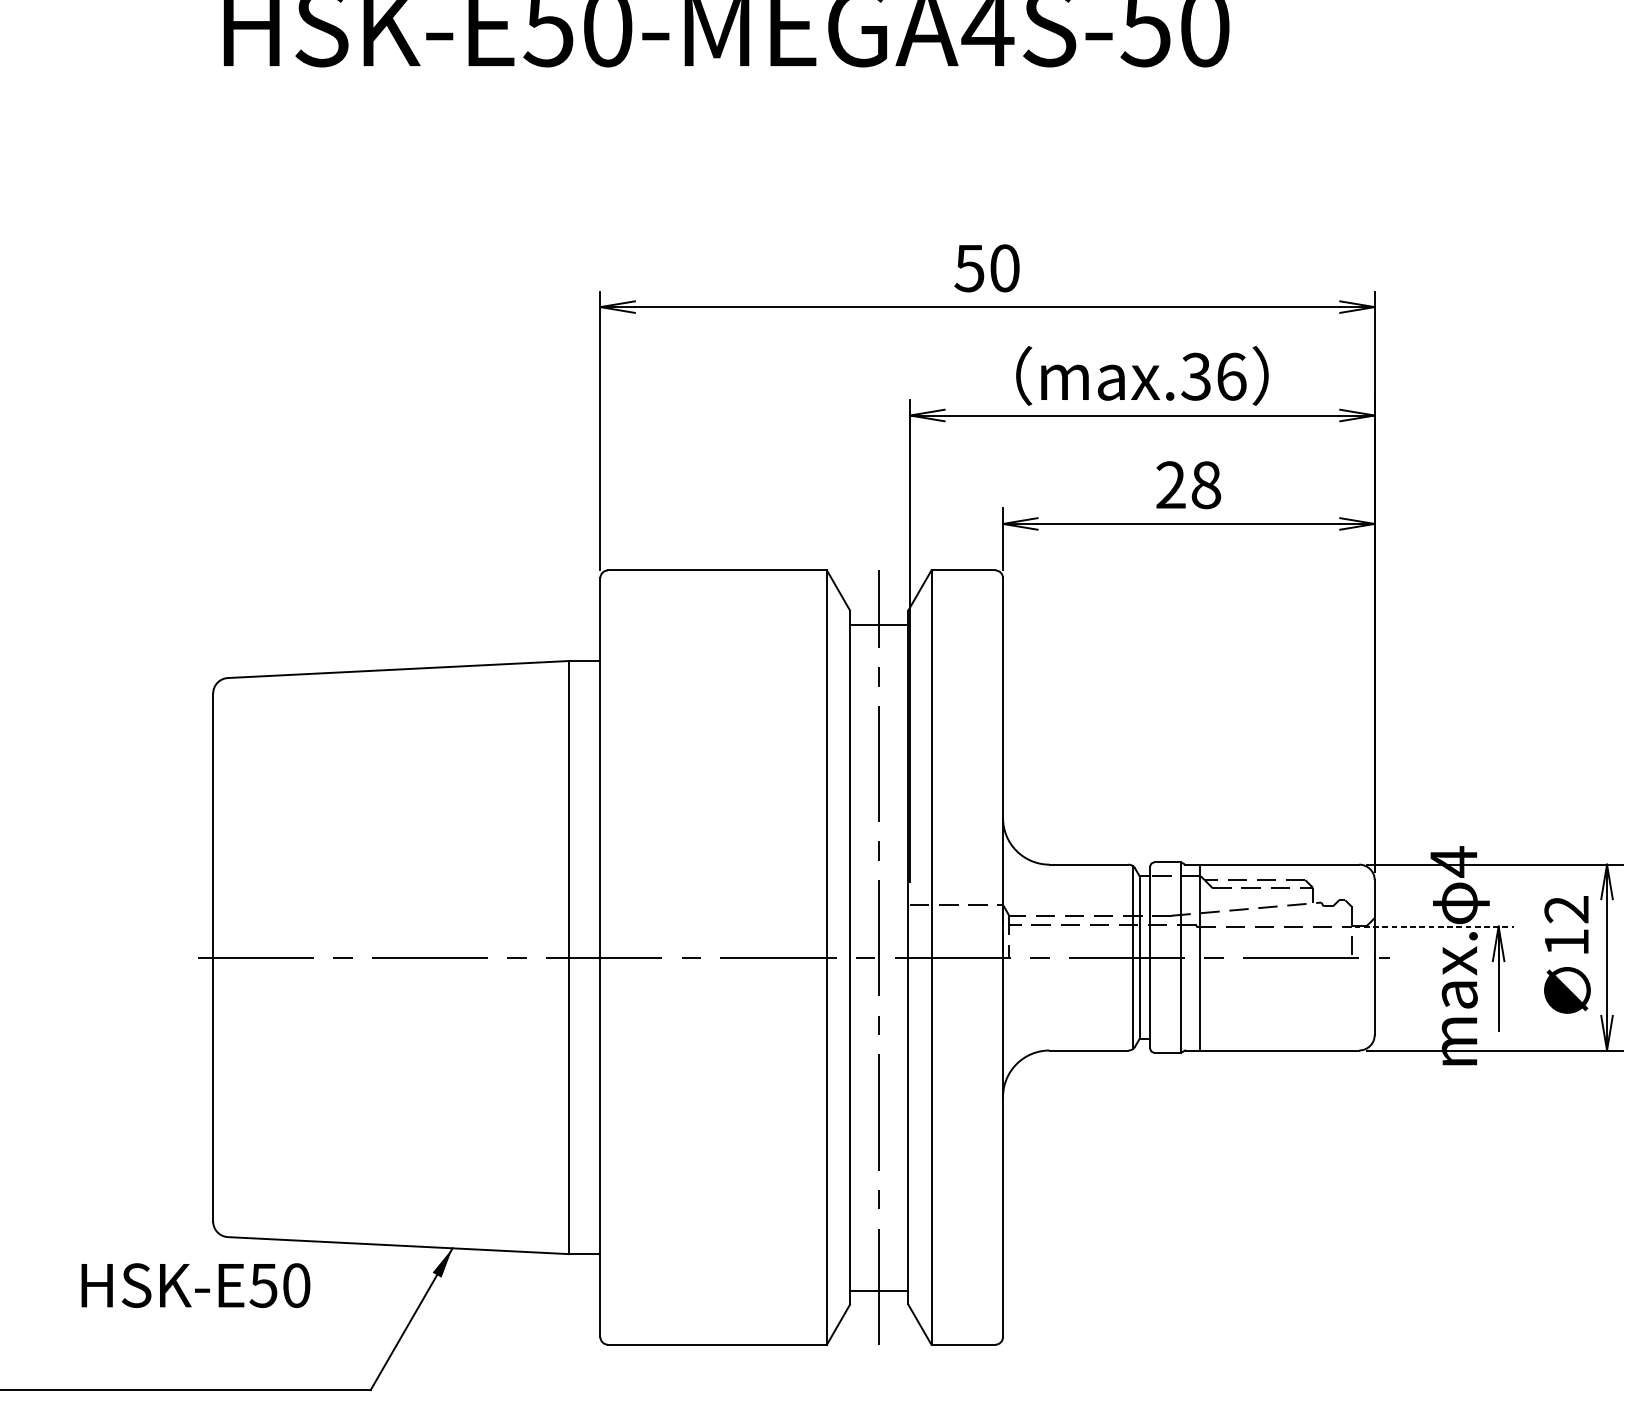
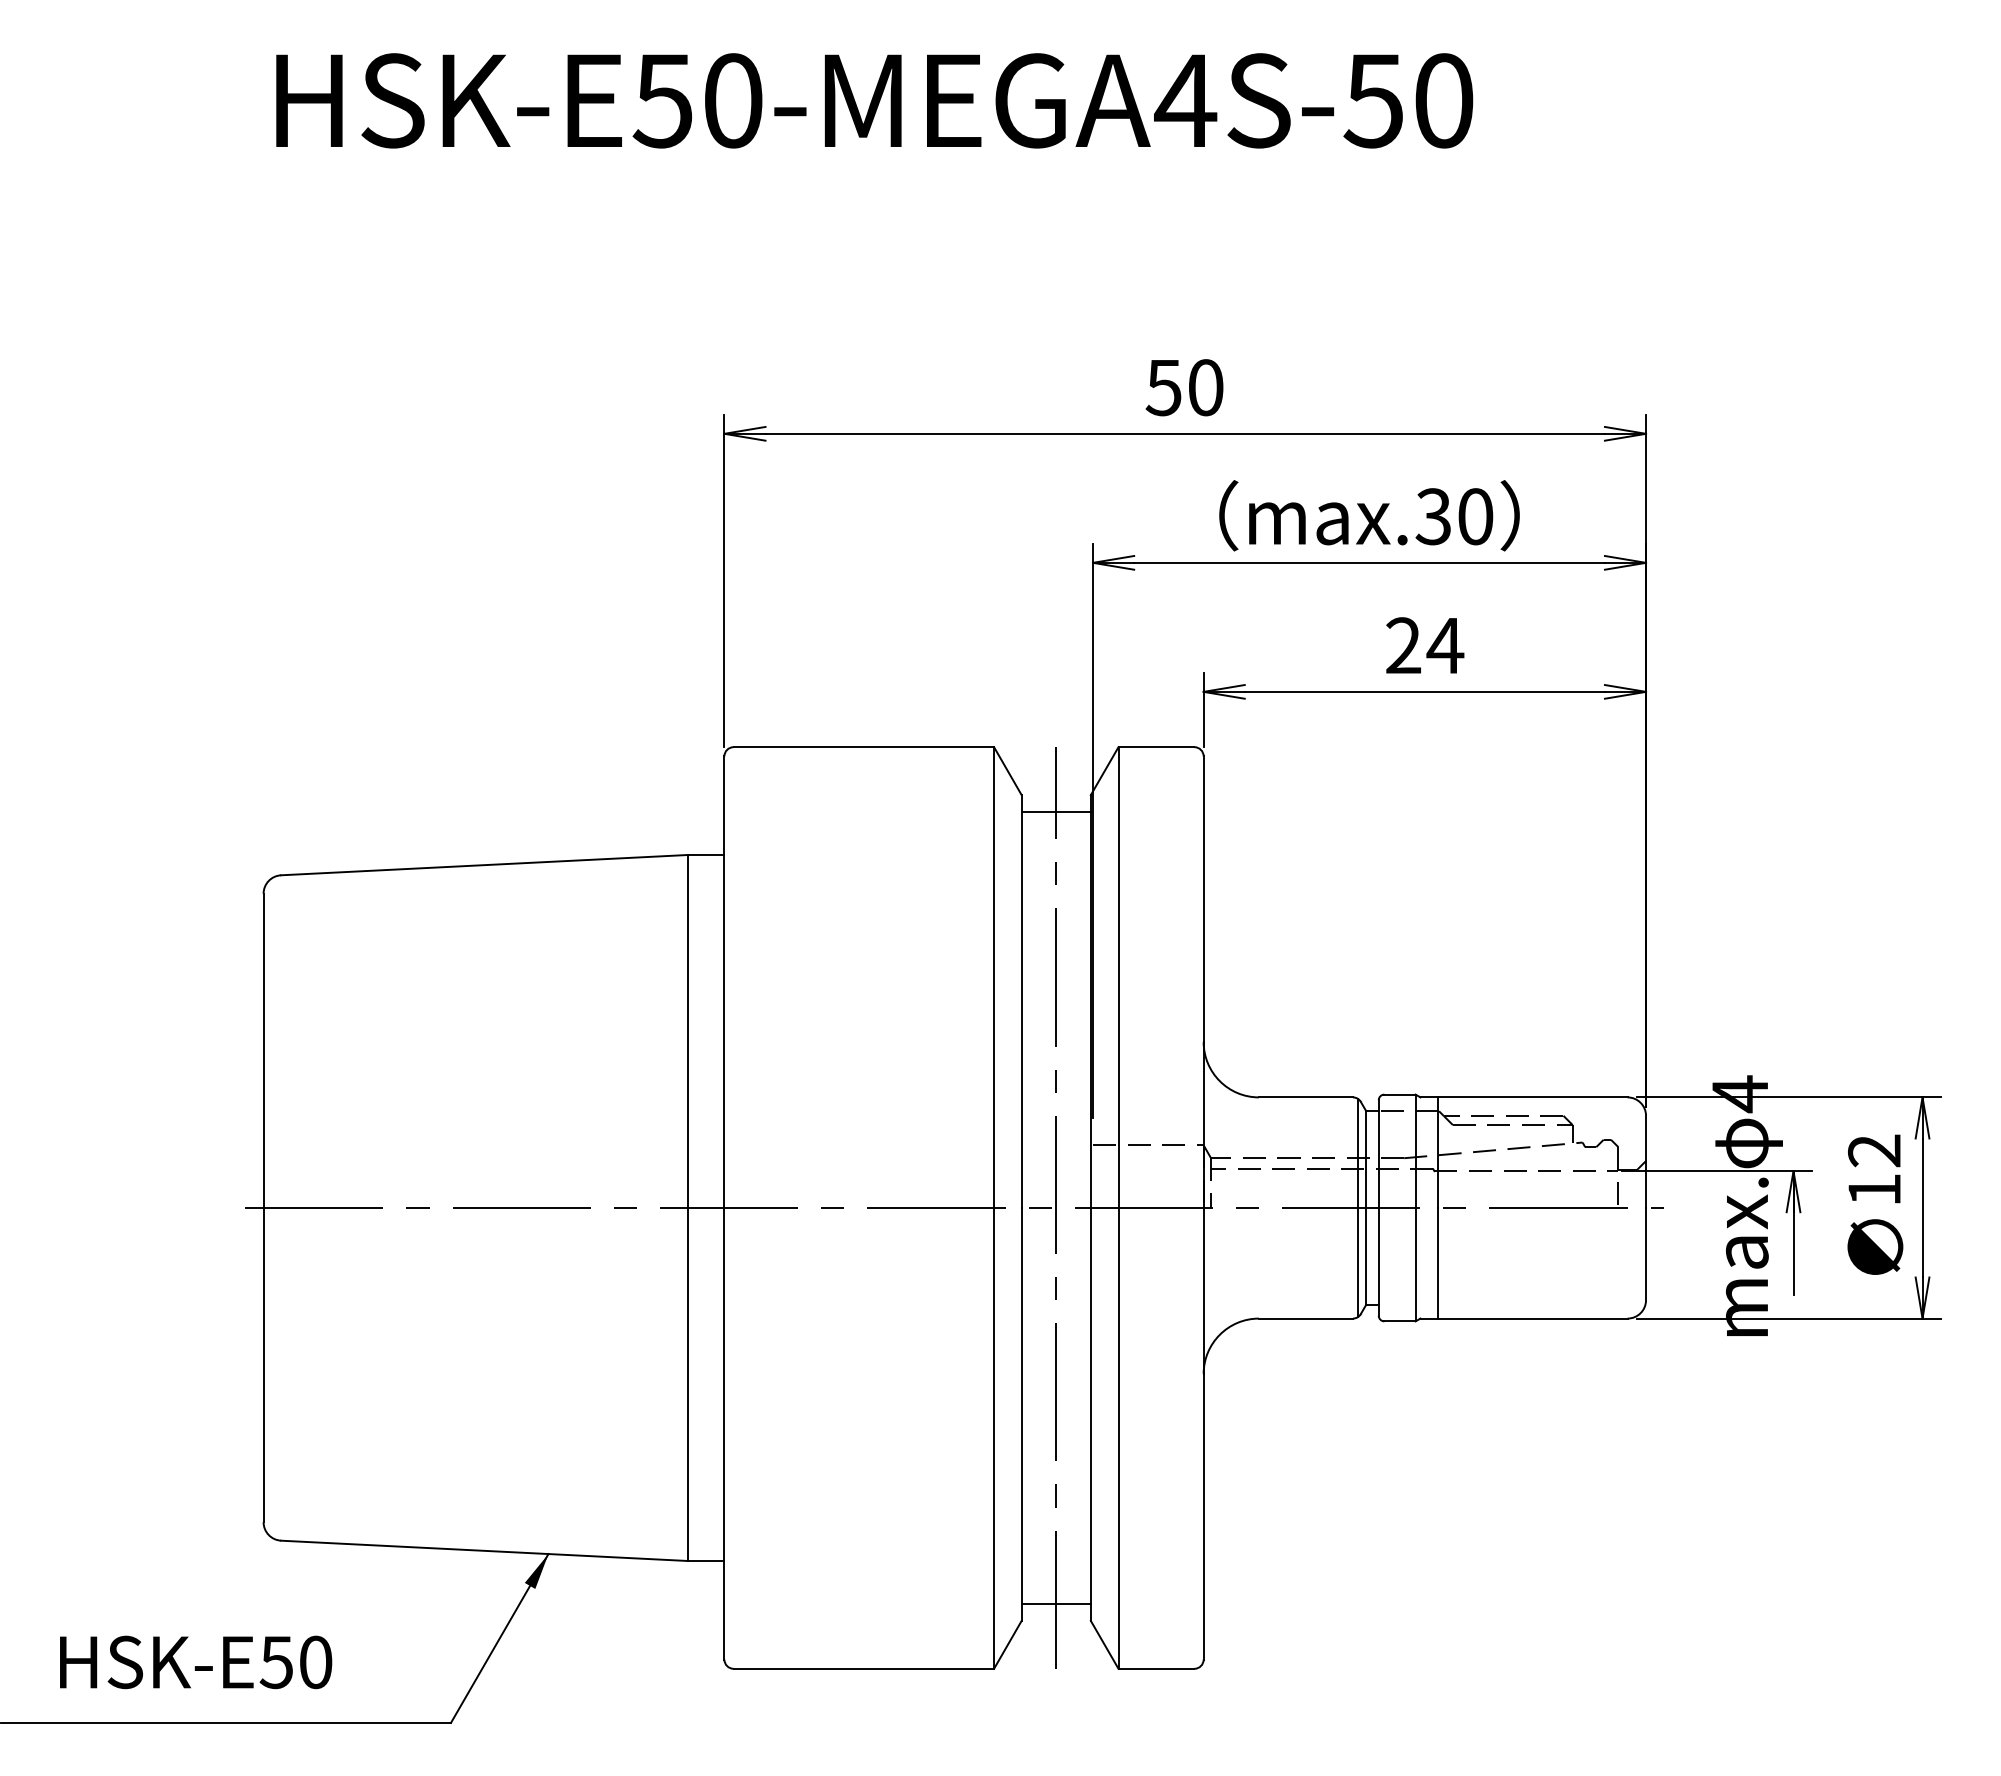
text: (1231, 376) -> (1475, 516), max.36 -> max.30
text: (1206, 484) -> (1445, 645), 28 -> 24
line: (1434, 926) -> (1717, 1171), dashed -> solid
text: (196, 1285) -> (196, 1662), moved

